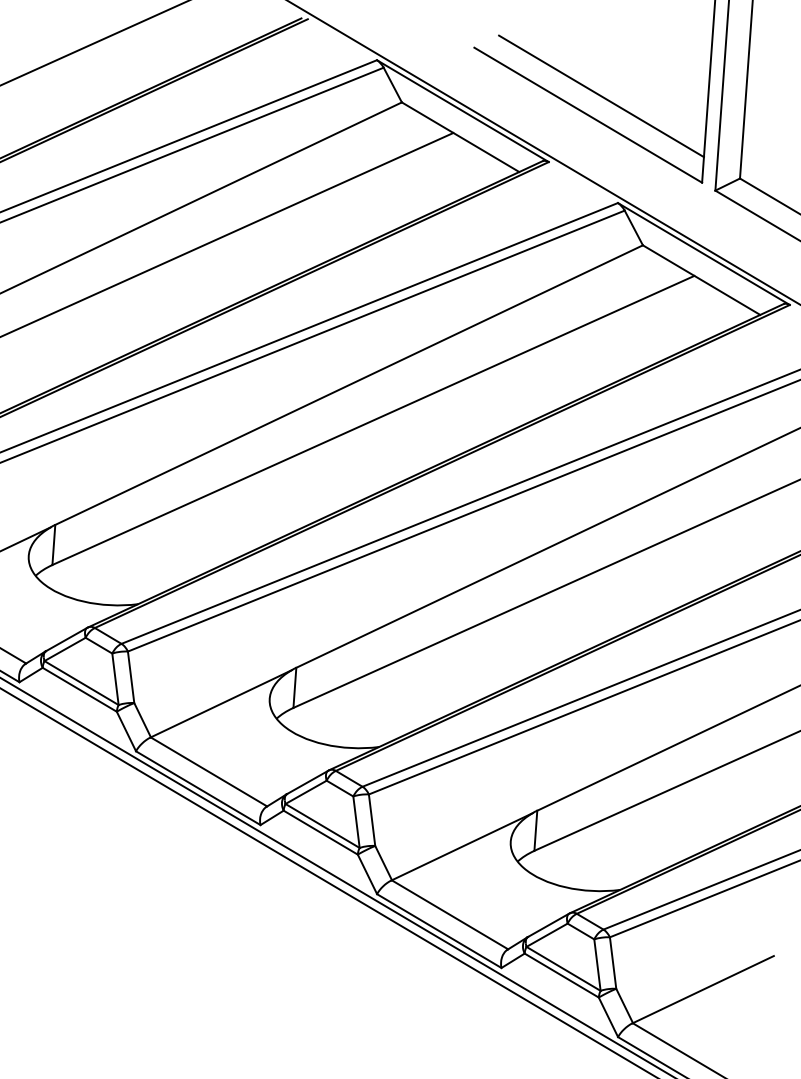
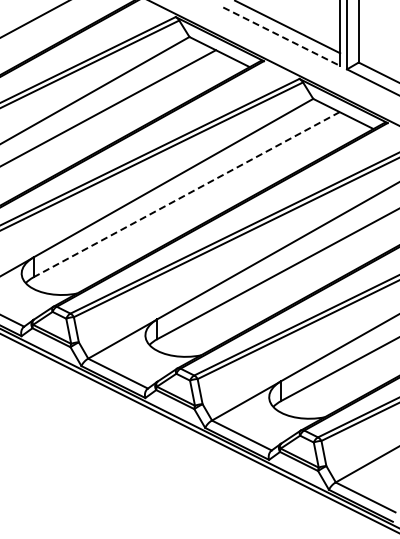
line: (589, 114) -> (282, 36), solid -> dashed
line: (373, 420) -> (186, 194), solid -> dashed

